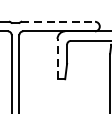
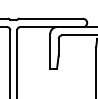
line: (58, 21) -> (51, 18), dashed -> solid
line: (57, 59) -> (50, 51), dashed -> solid

